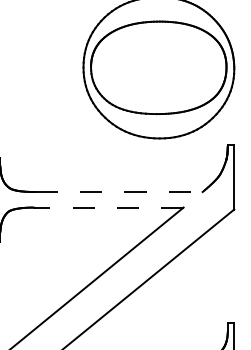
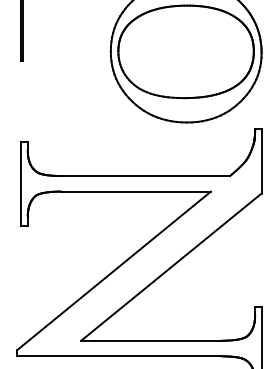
line: (119, 192) -> (146, 176), dashed -> solid
line: (109, 207) -> (136, 191), dashed -> solid

